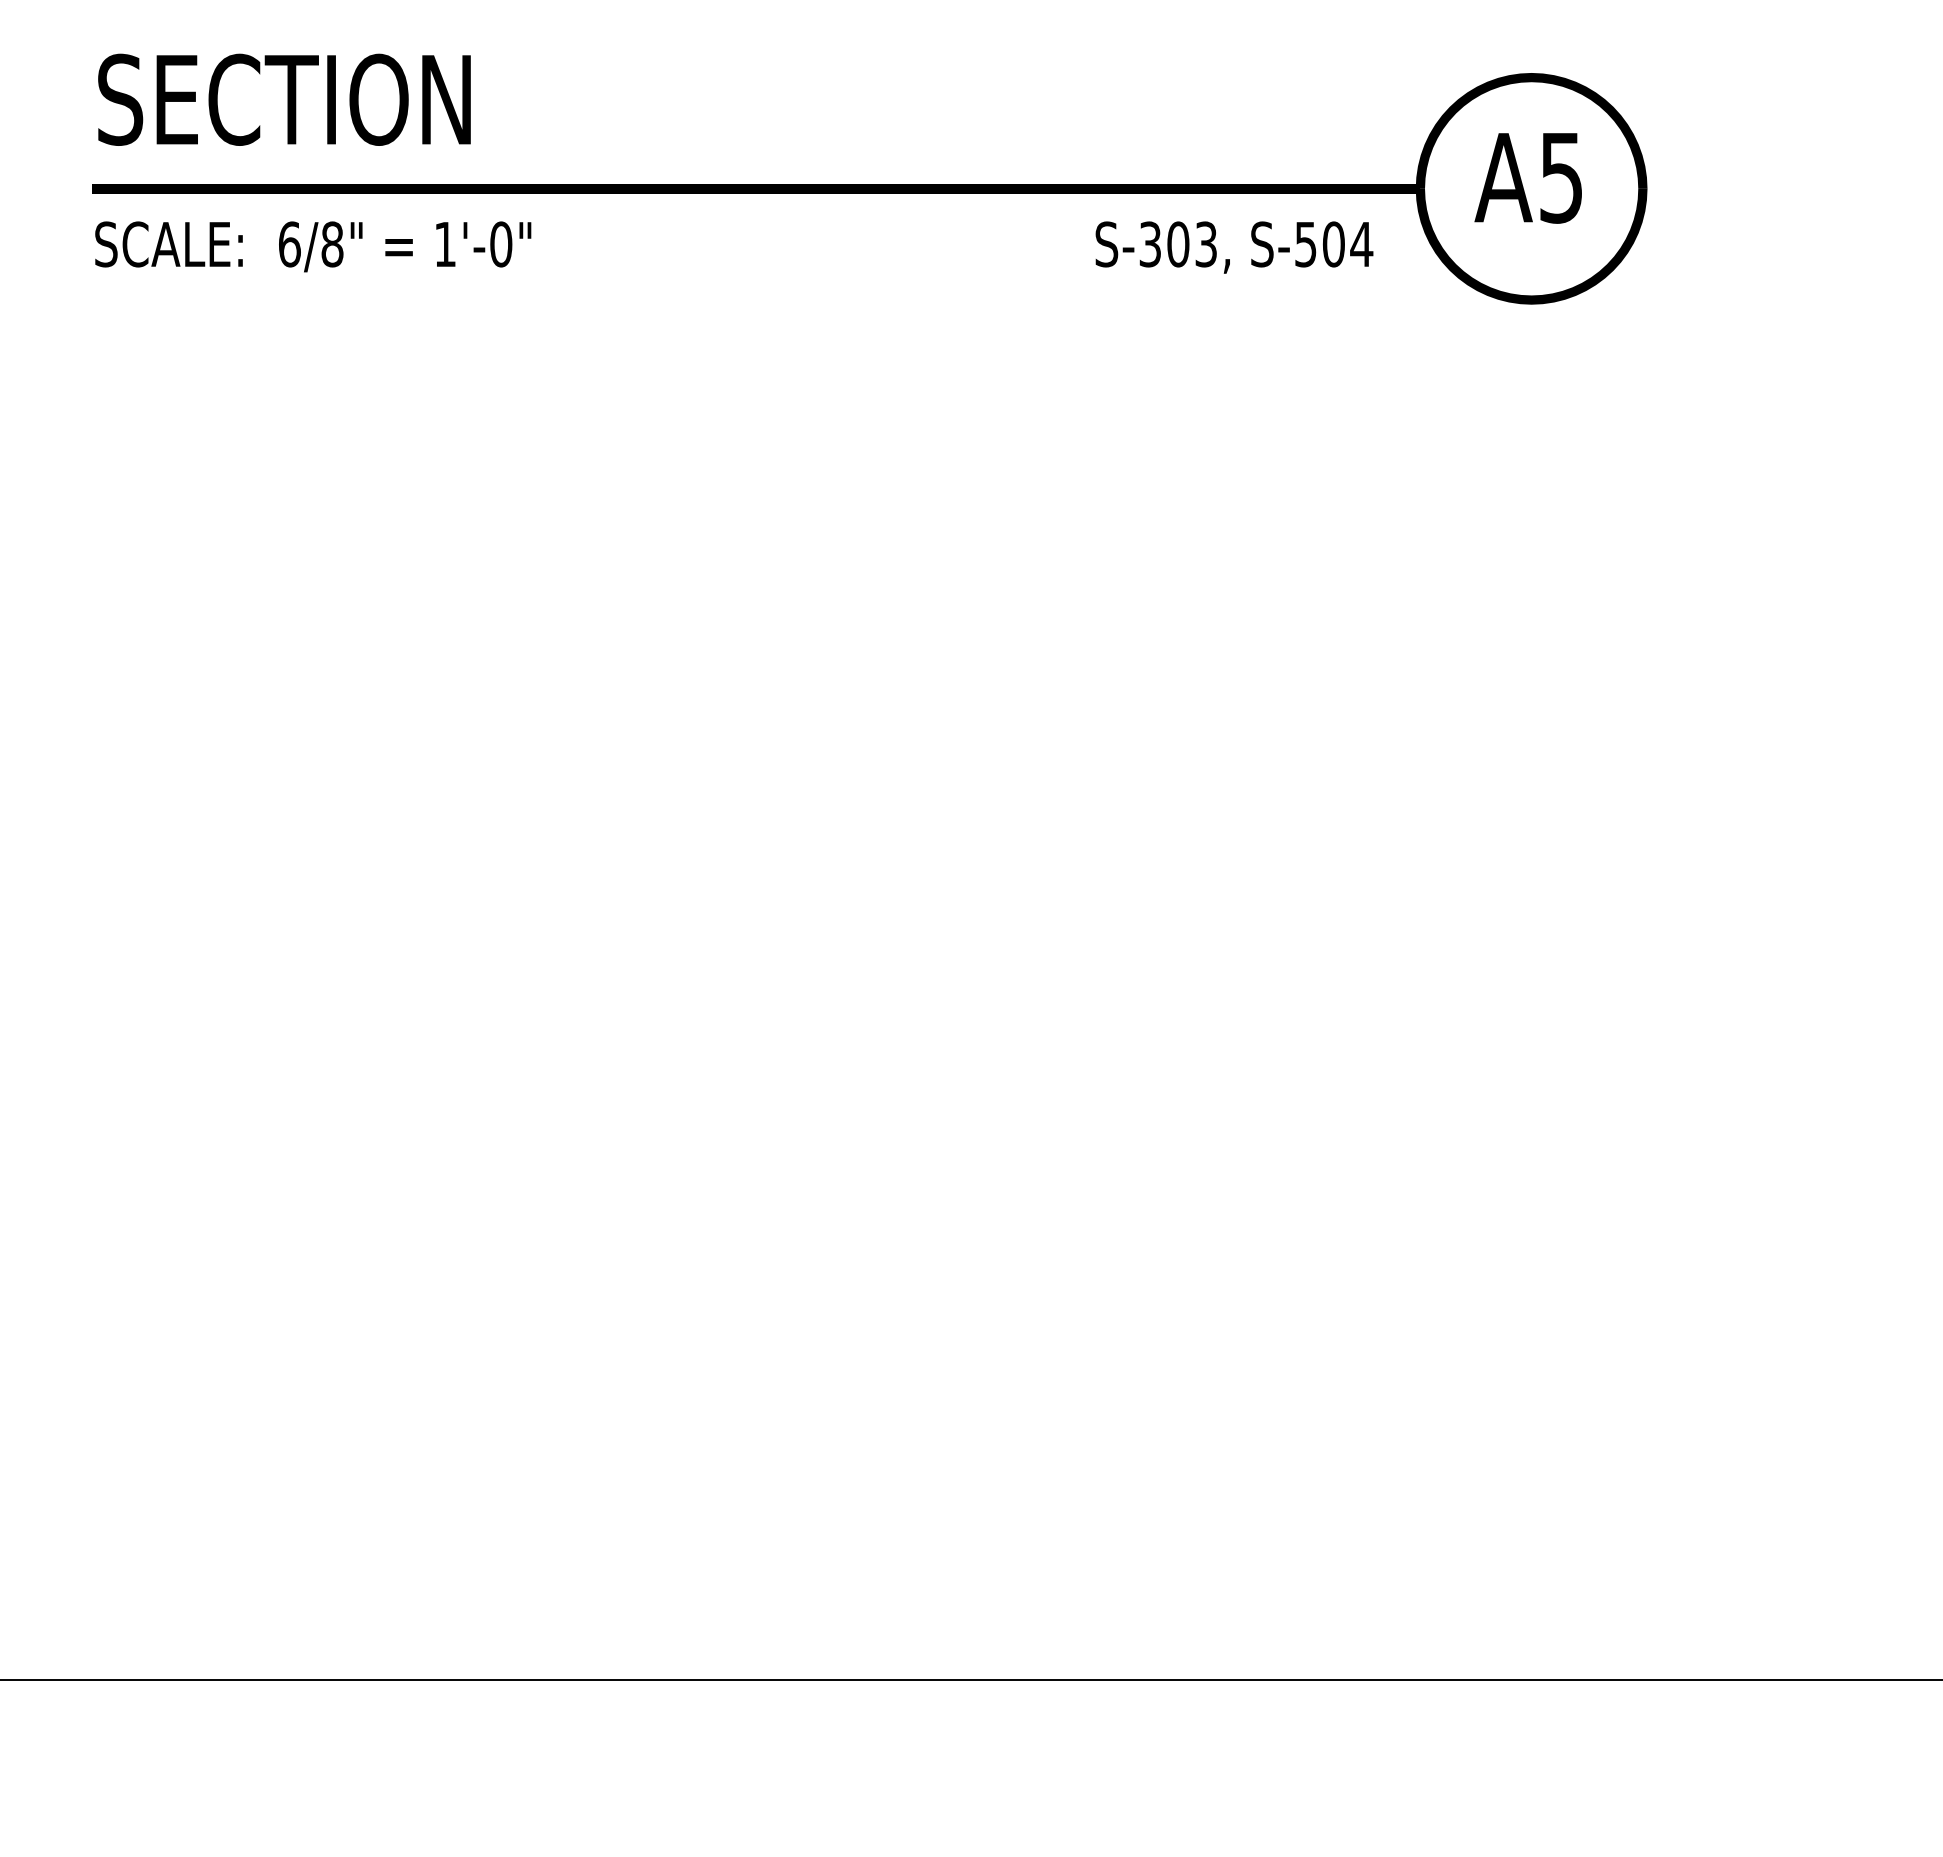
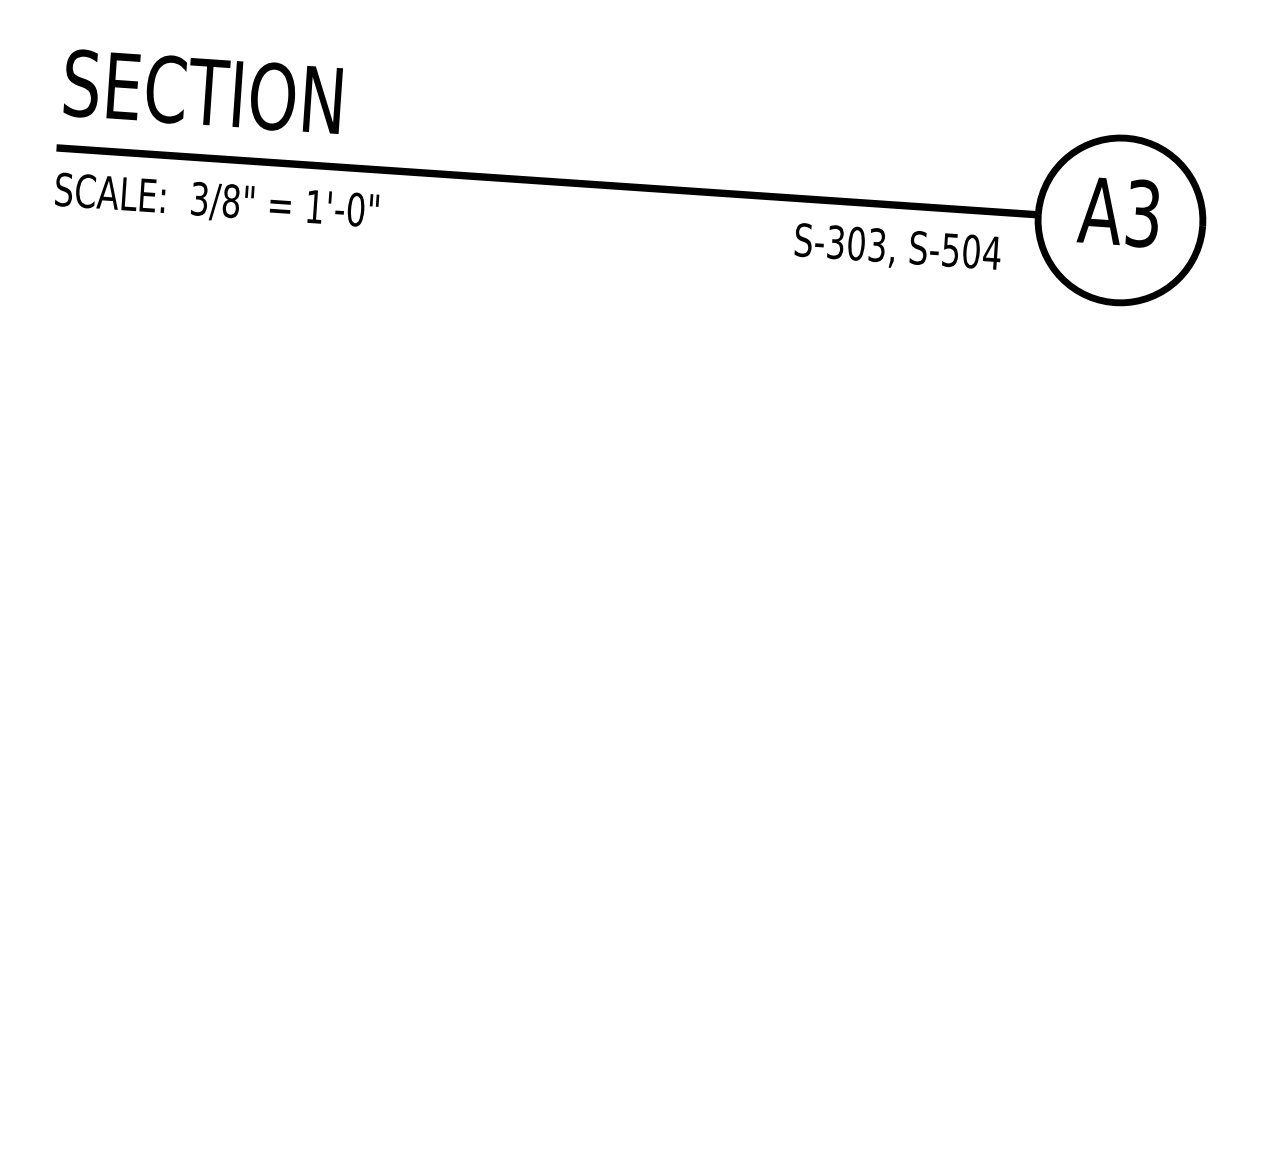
text: (1561, 177) -> (1143, 213), A5 -> A3
text: (289, 244) -> (199, 198), 6/8" -> 3/8"

